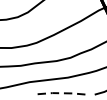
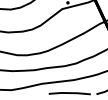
line: (62, 93) -> (69, 93), dashed -> solid

